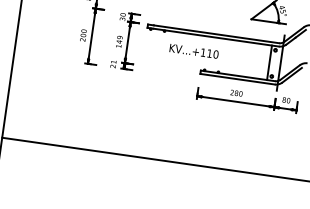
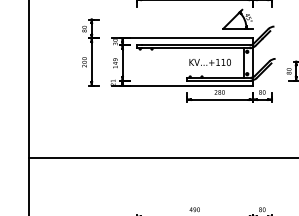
line: (201, 23) -> (182, 38), added
text: (193, 51) -> (209, 62), moved
line: (194, 78) -> (182, 85), added

